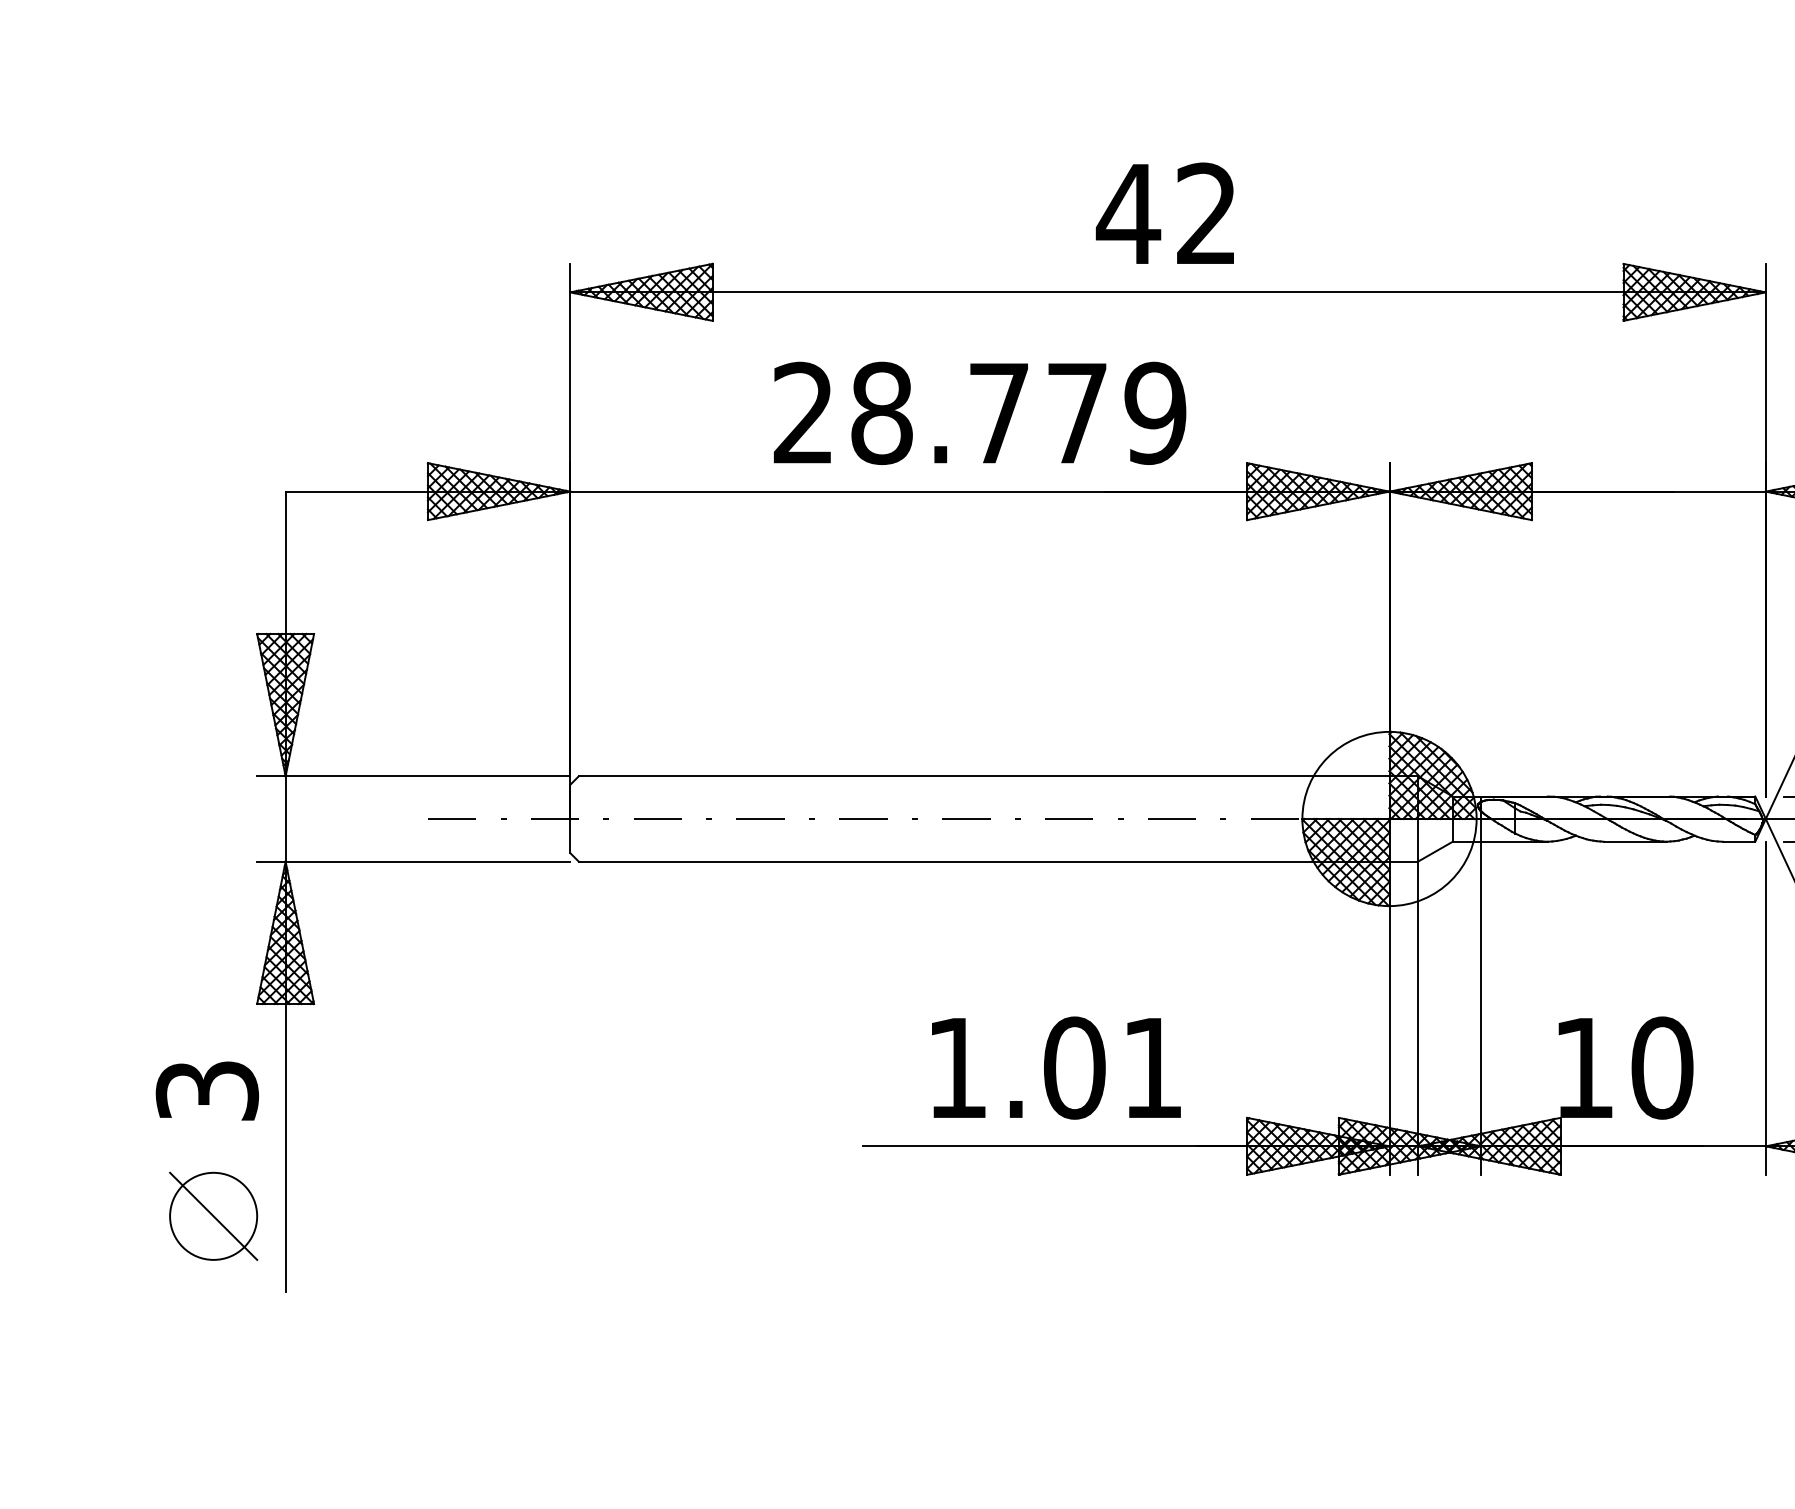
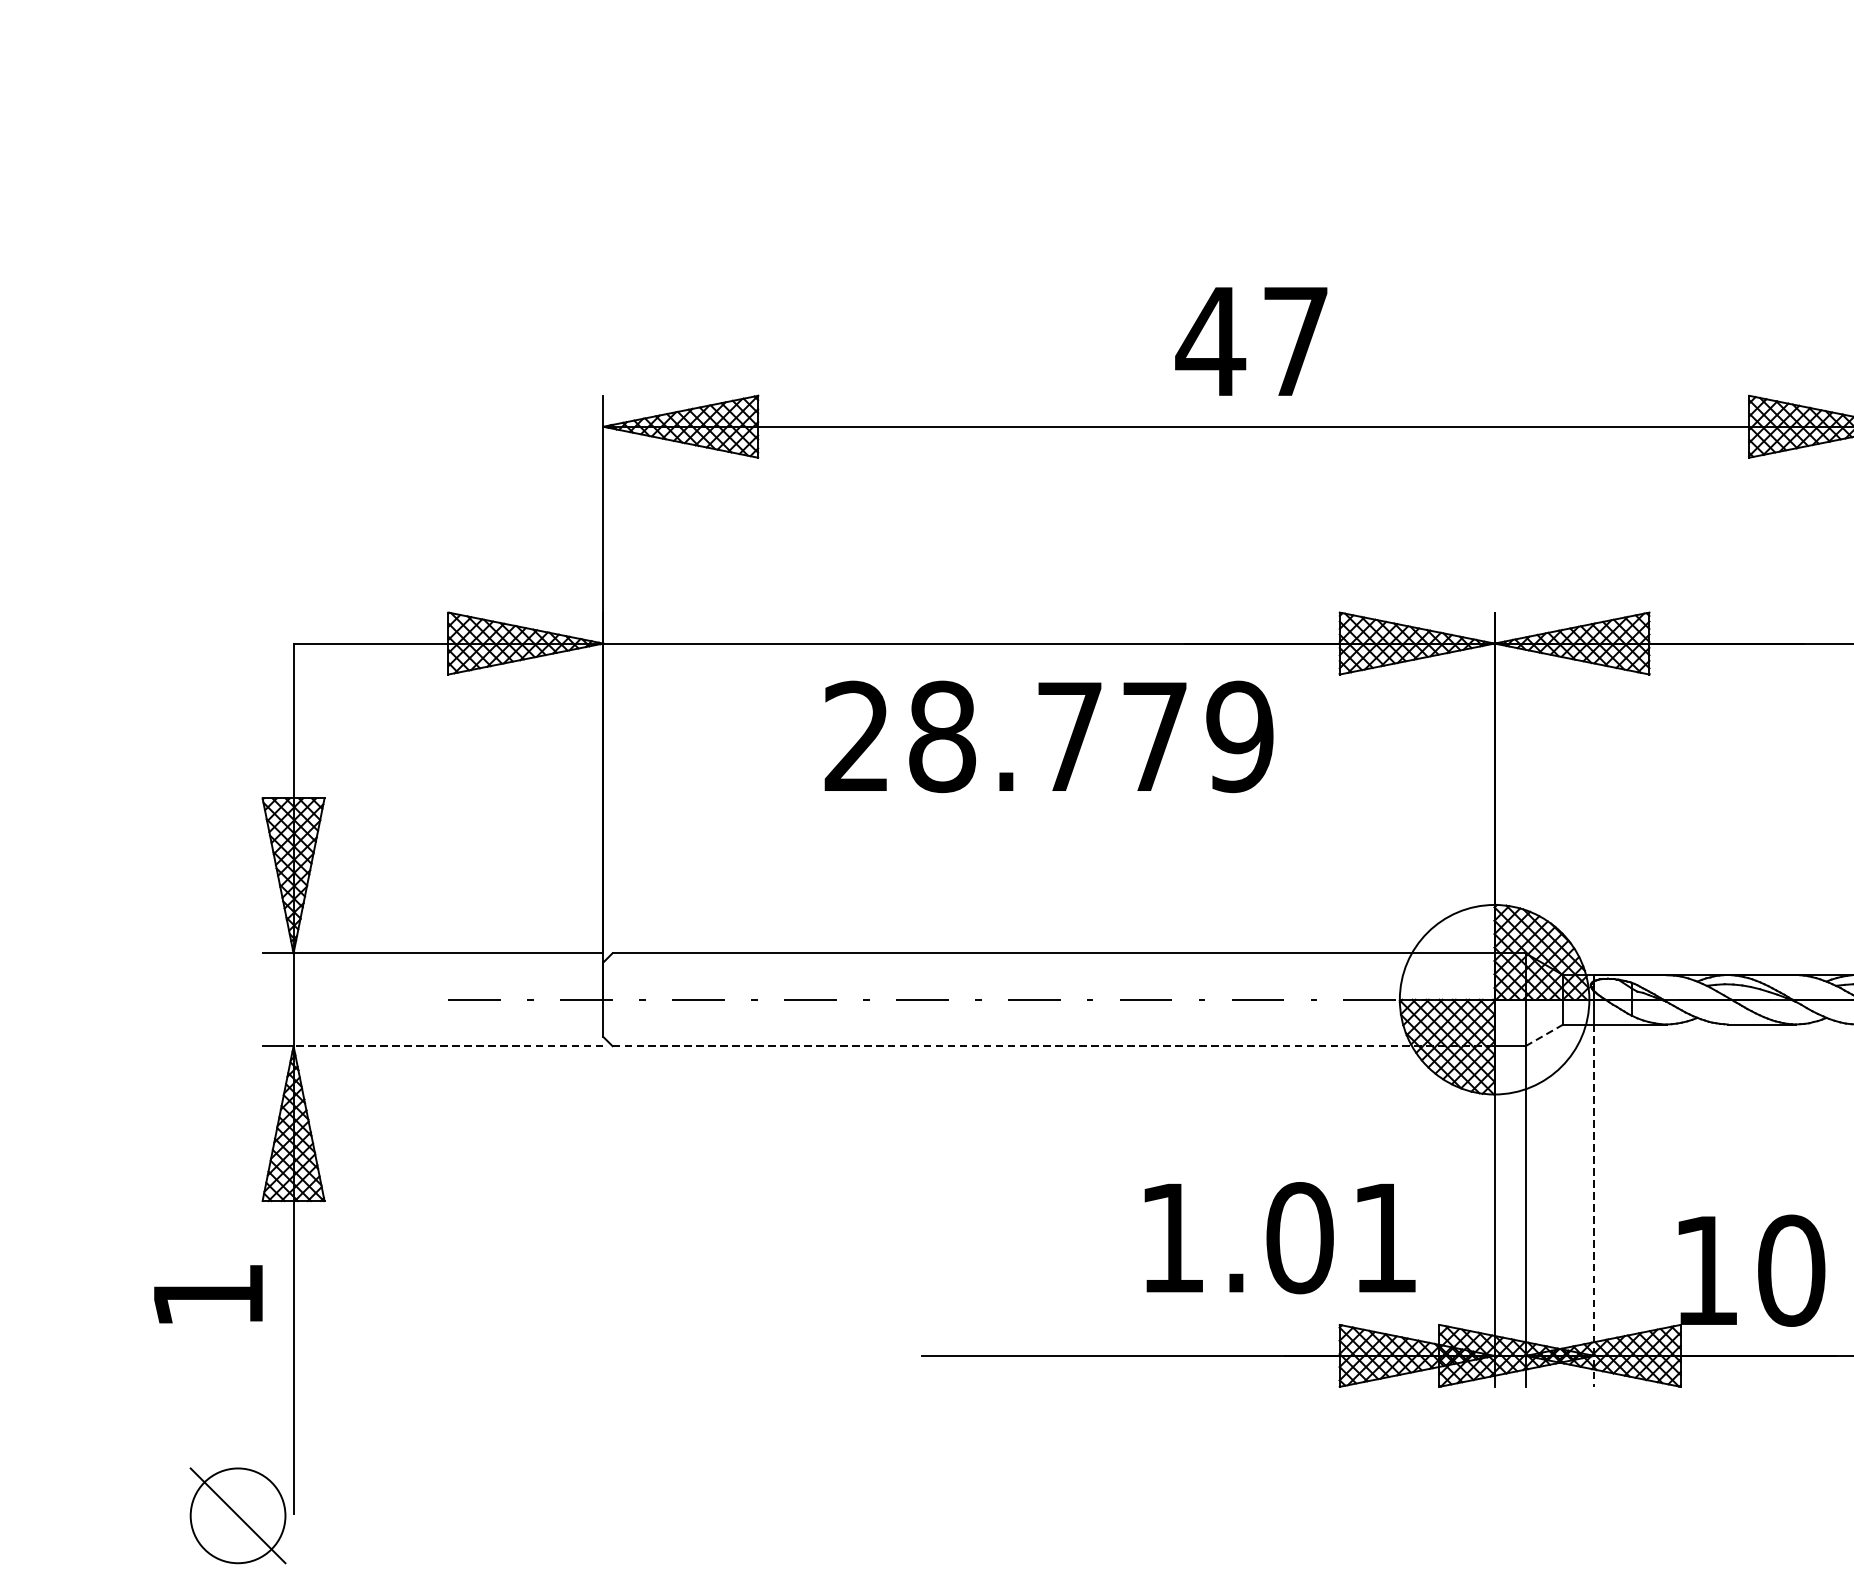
text: (1206, 212) -> (1295, 339), 42 -> 47
text: (980, 412) -> (1049, 735), moved
line: (1435, 851) -> (1544, 1035), solid -> dashed
line: (427, 861) -> (447, 1045), solid -> dashed
line: (984, 861) -> (1053, 1045), solid -> dashed
line: (1481, 1008) -> (1594, 1205), solid -> dashed
text: (1056, 1067) -> (1280, 1237), moved
text: (207, 1090) -> (208, 1295), 3 -> 1
part: (213, 1215) -> (237, 1514), moved

